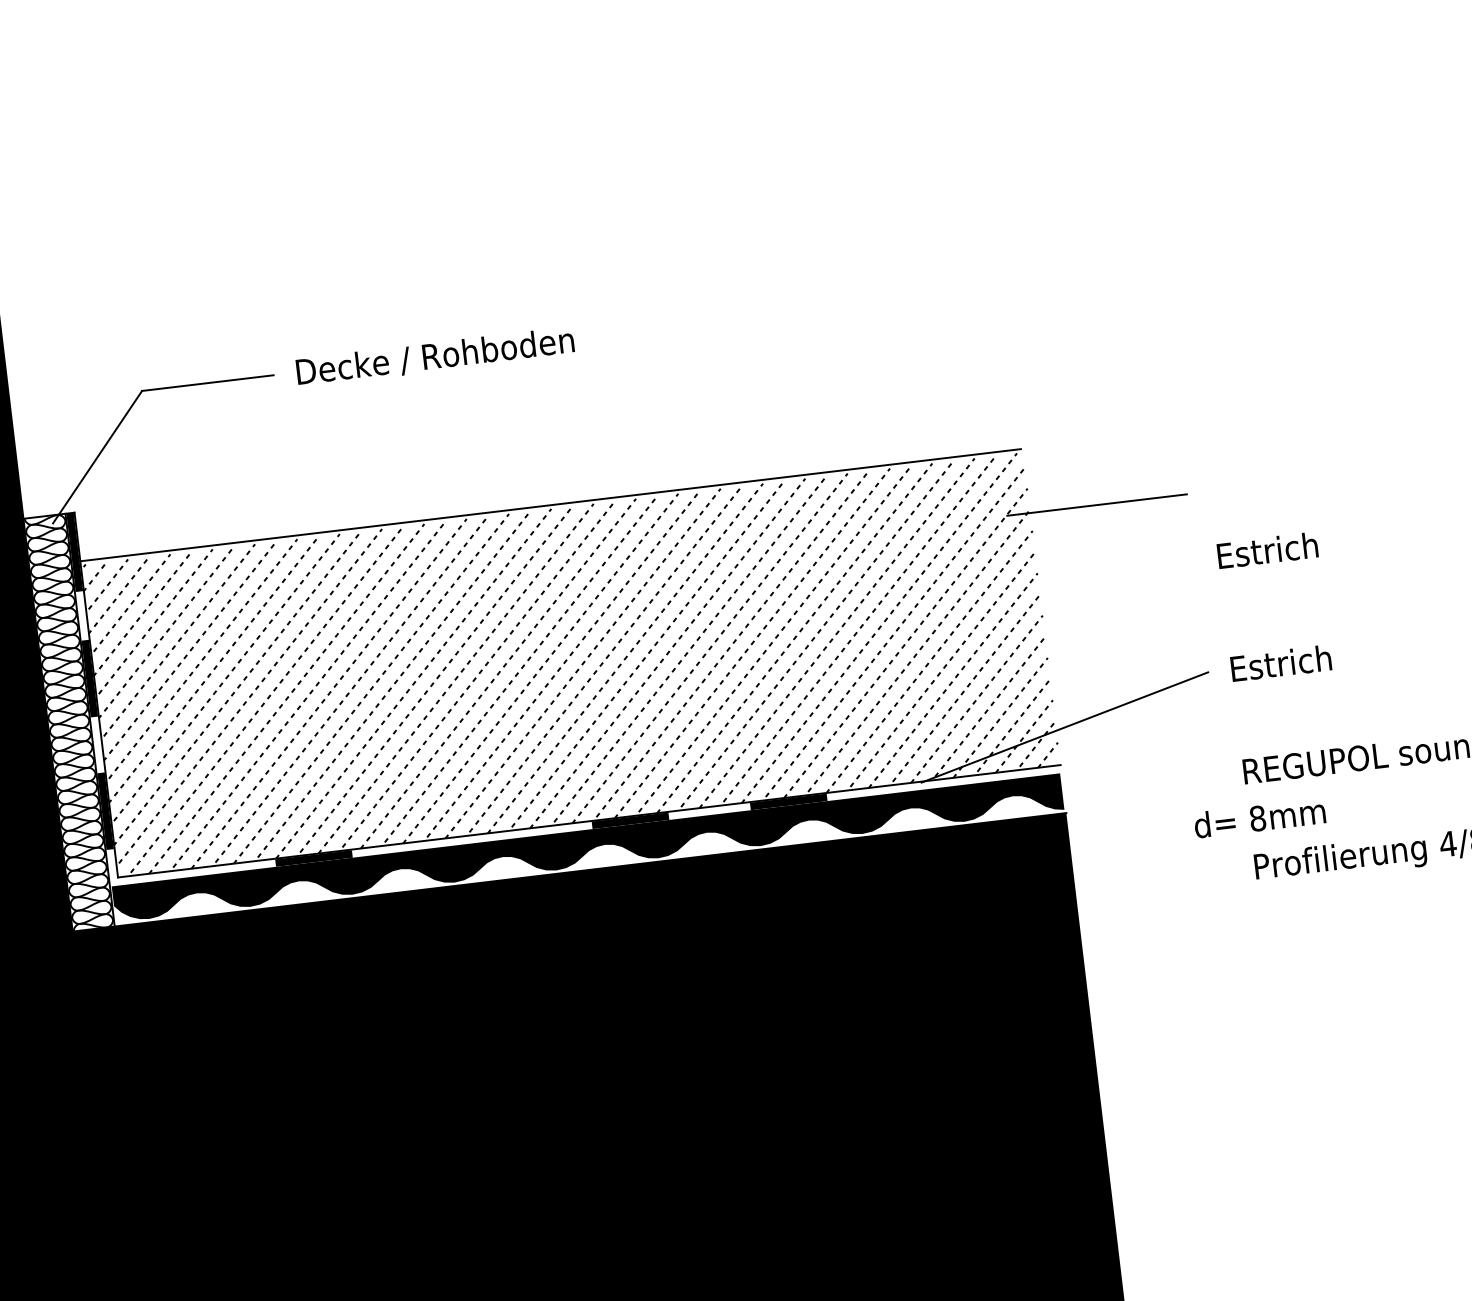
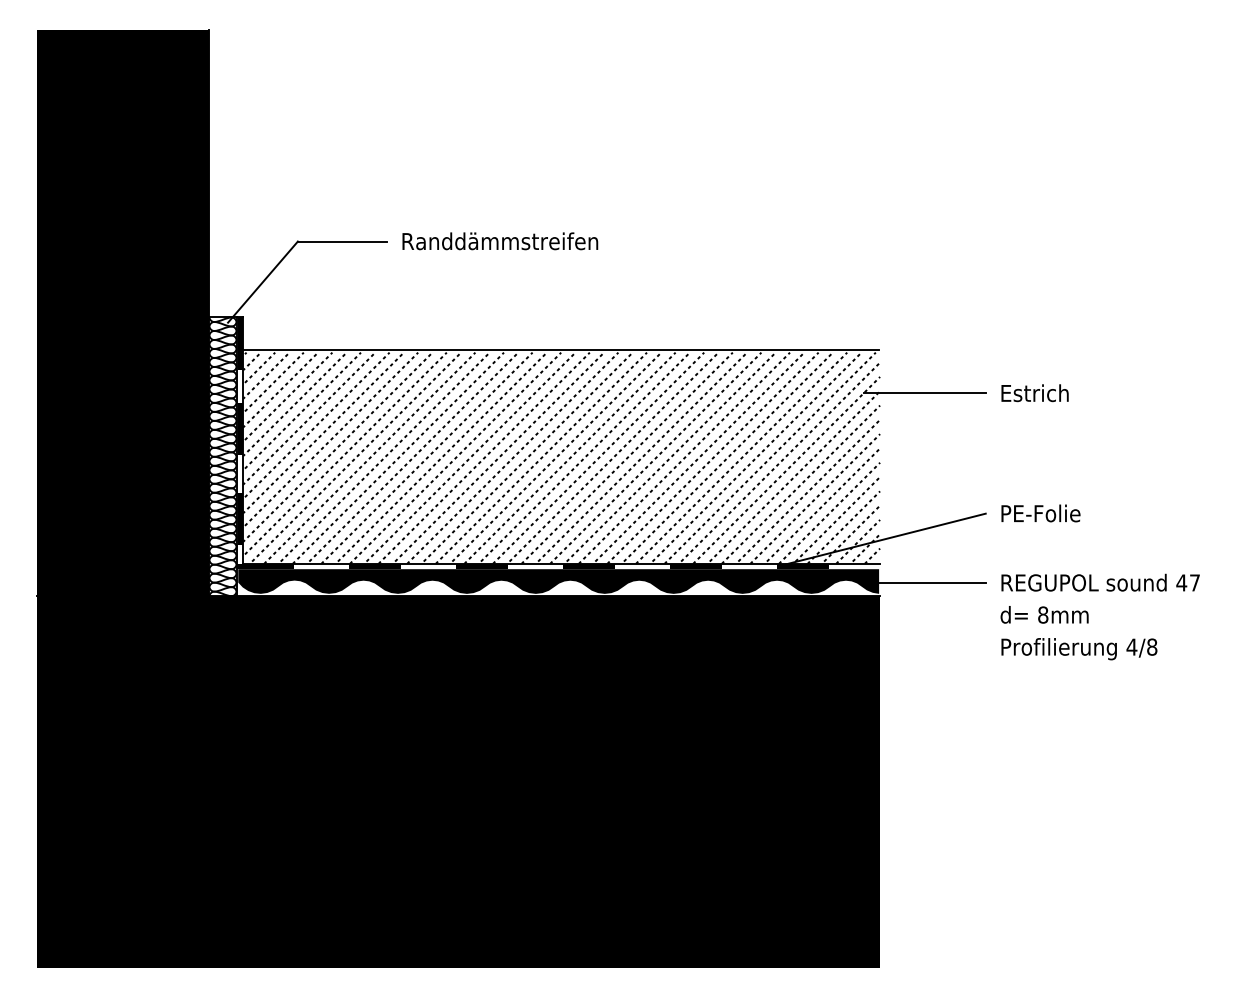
text: (443, 354) -> (501, 241), Decke / Rohboden -> Randdämmstreifen
text: (1266, 550) -> (1034, 393), moved
text: (1290, 662) -> (1041, 513), Estrich -> PE-Folie
fill: (946, 782) -> (802, 566), added
line: (1131, 784) -> (925, 582), added
text: (1259, 817) -> (1044, 614), moved
fill: (472, 839) -> (482, 566), added
fill: (151, 877) -> (265, 566), added

